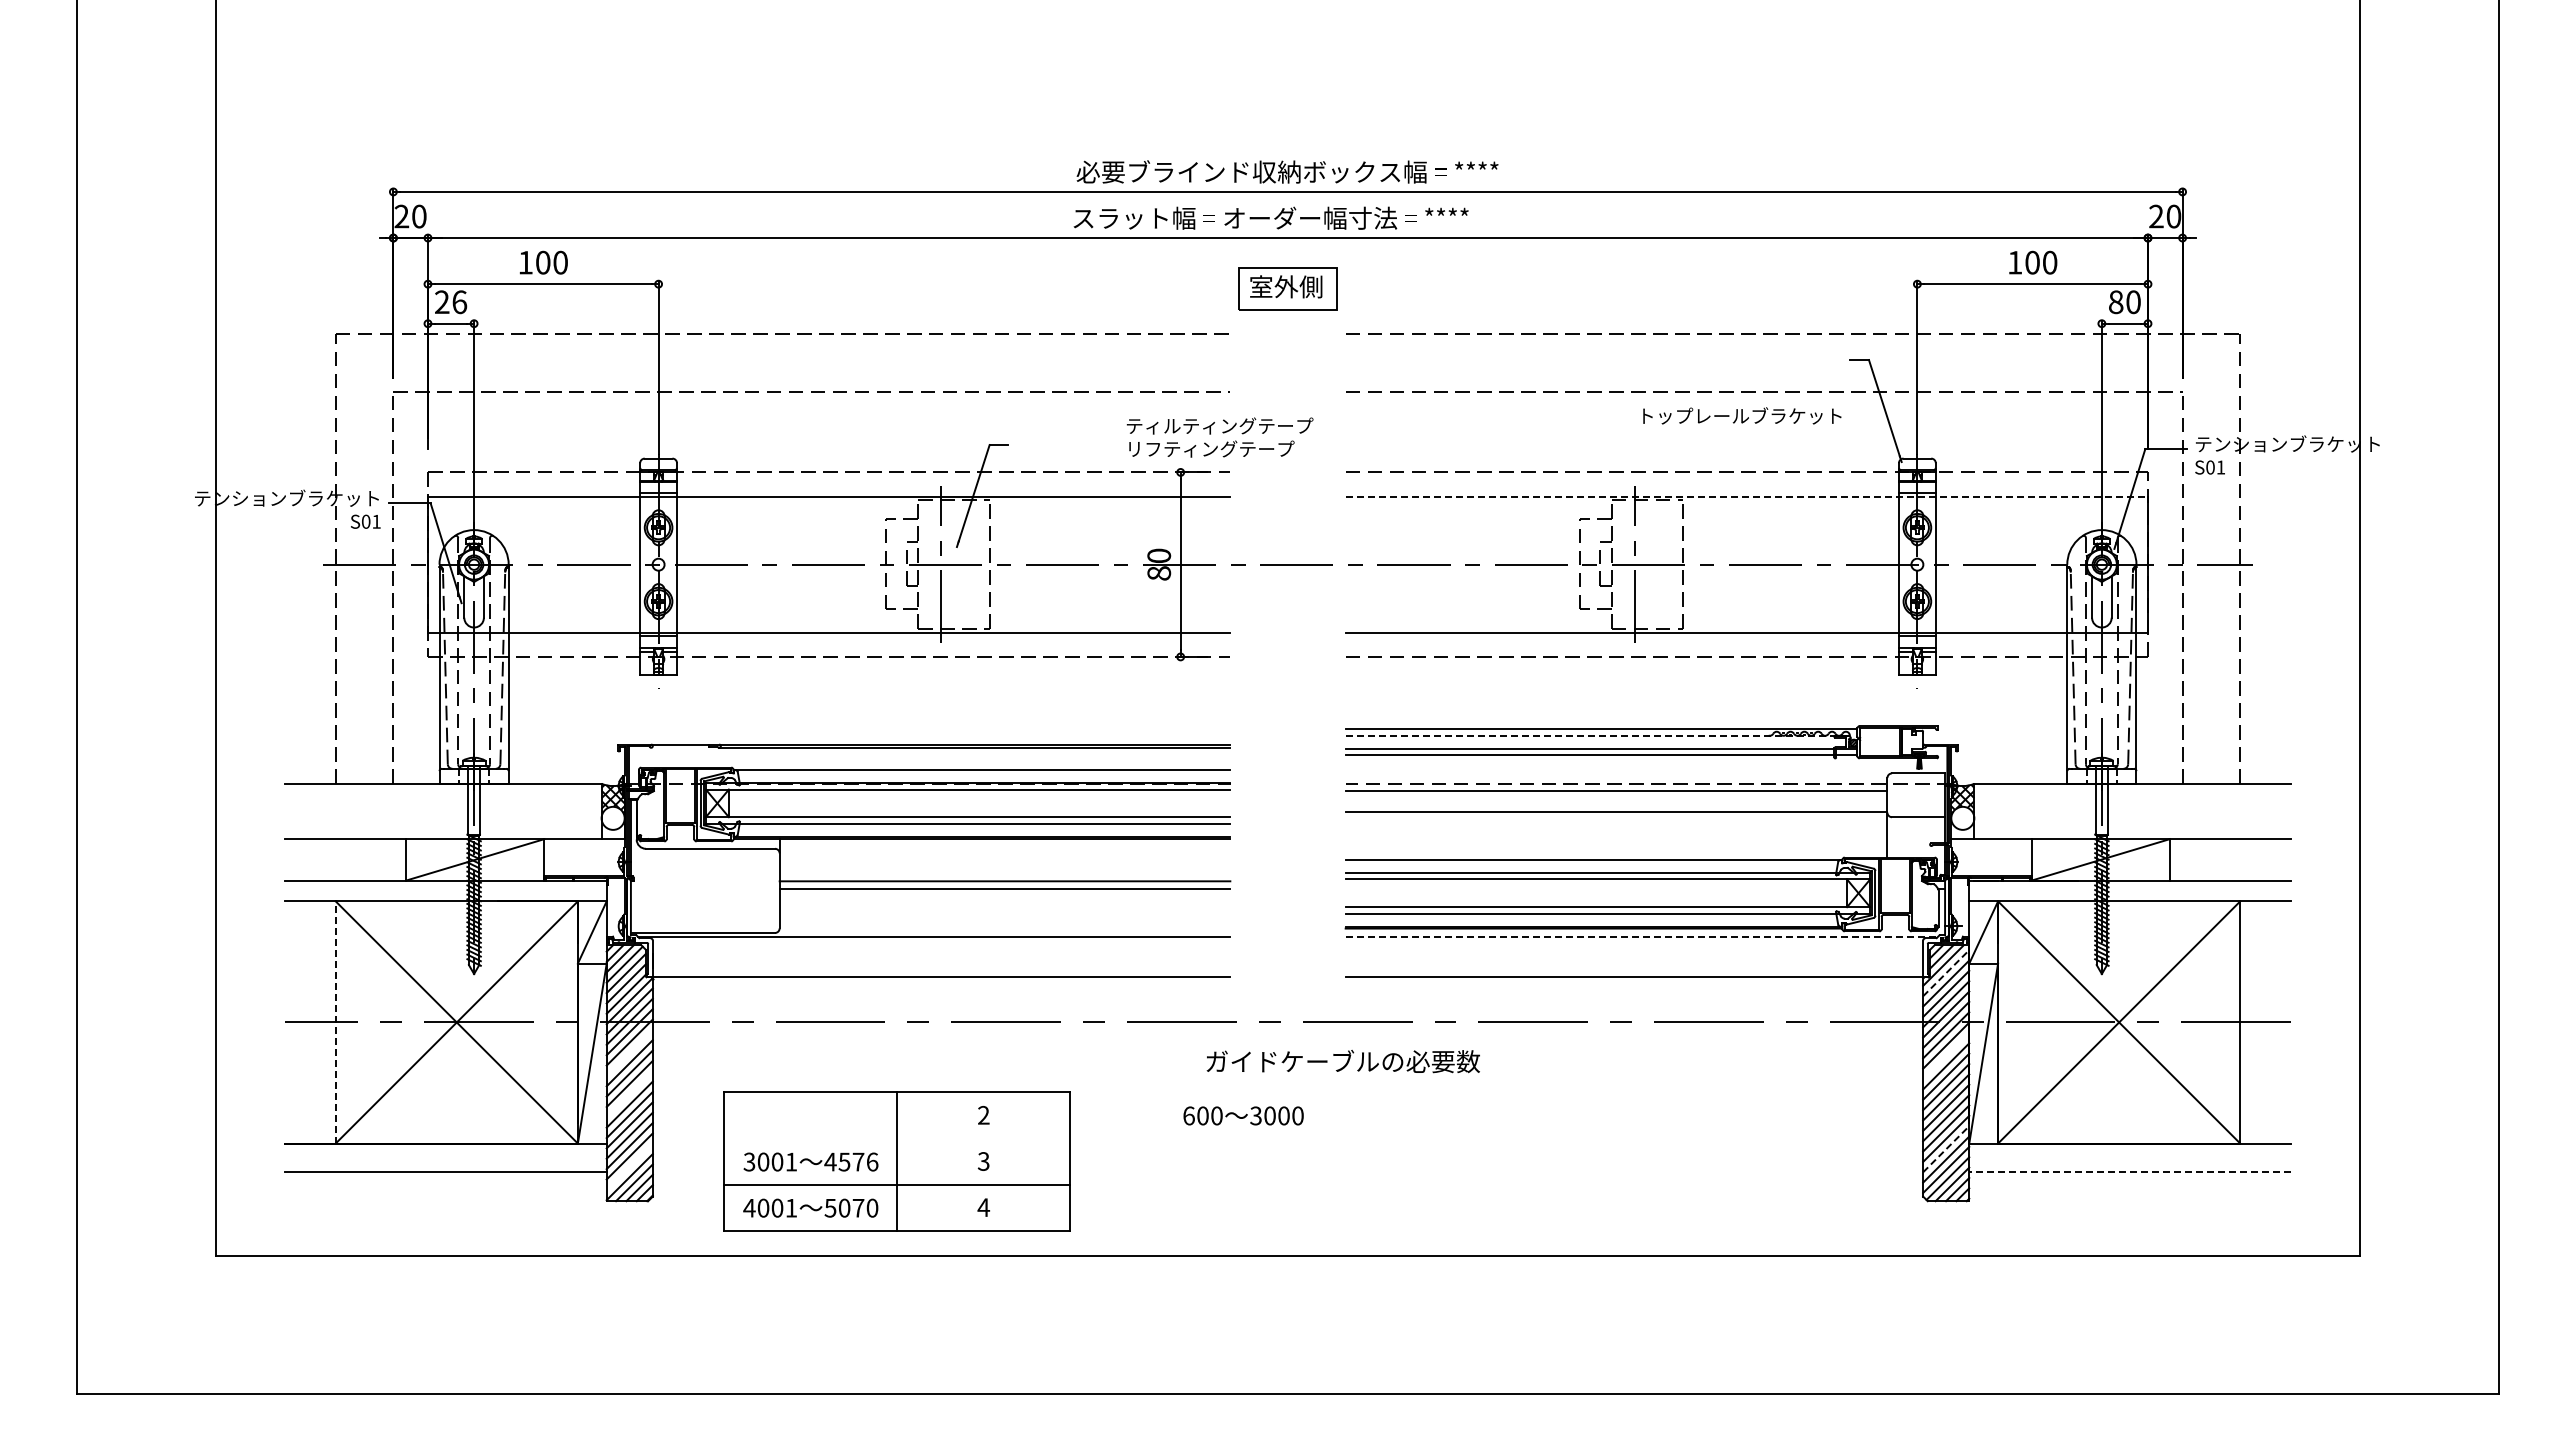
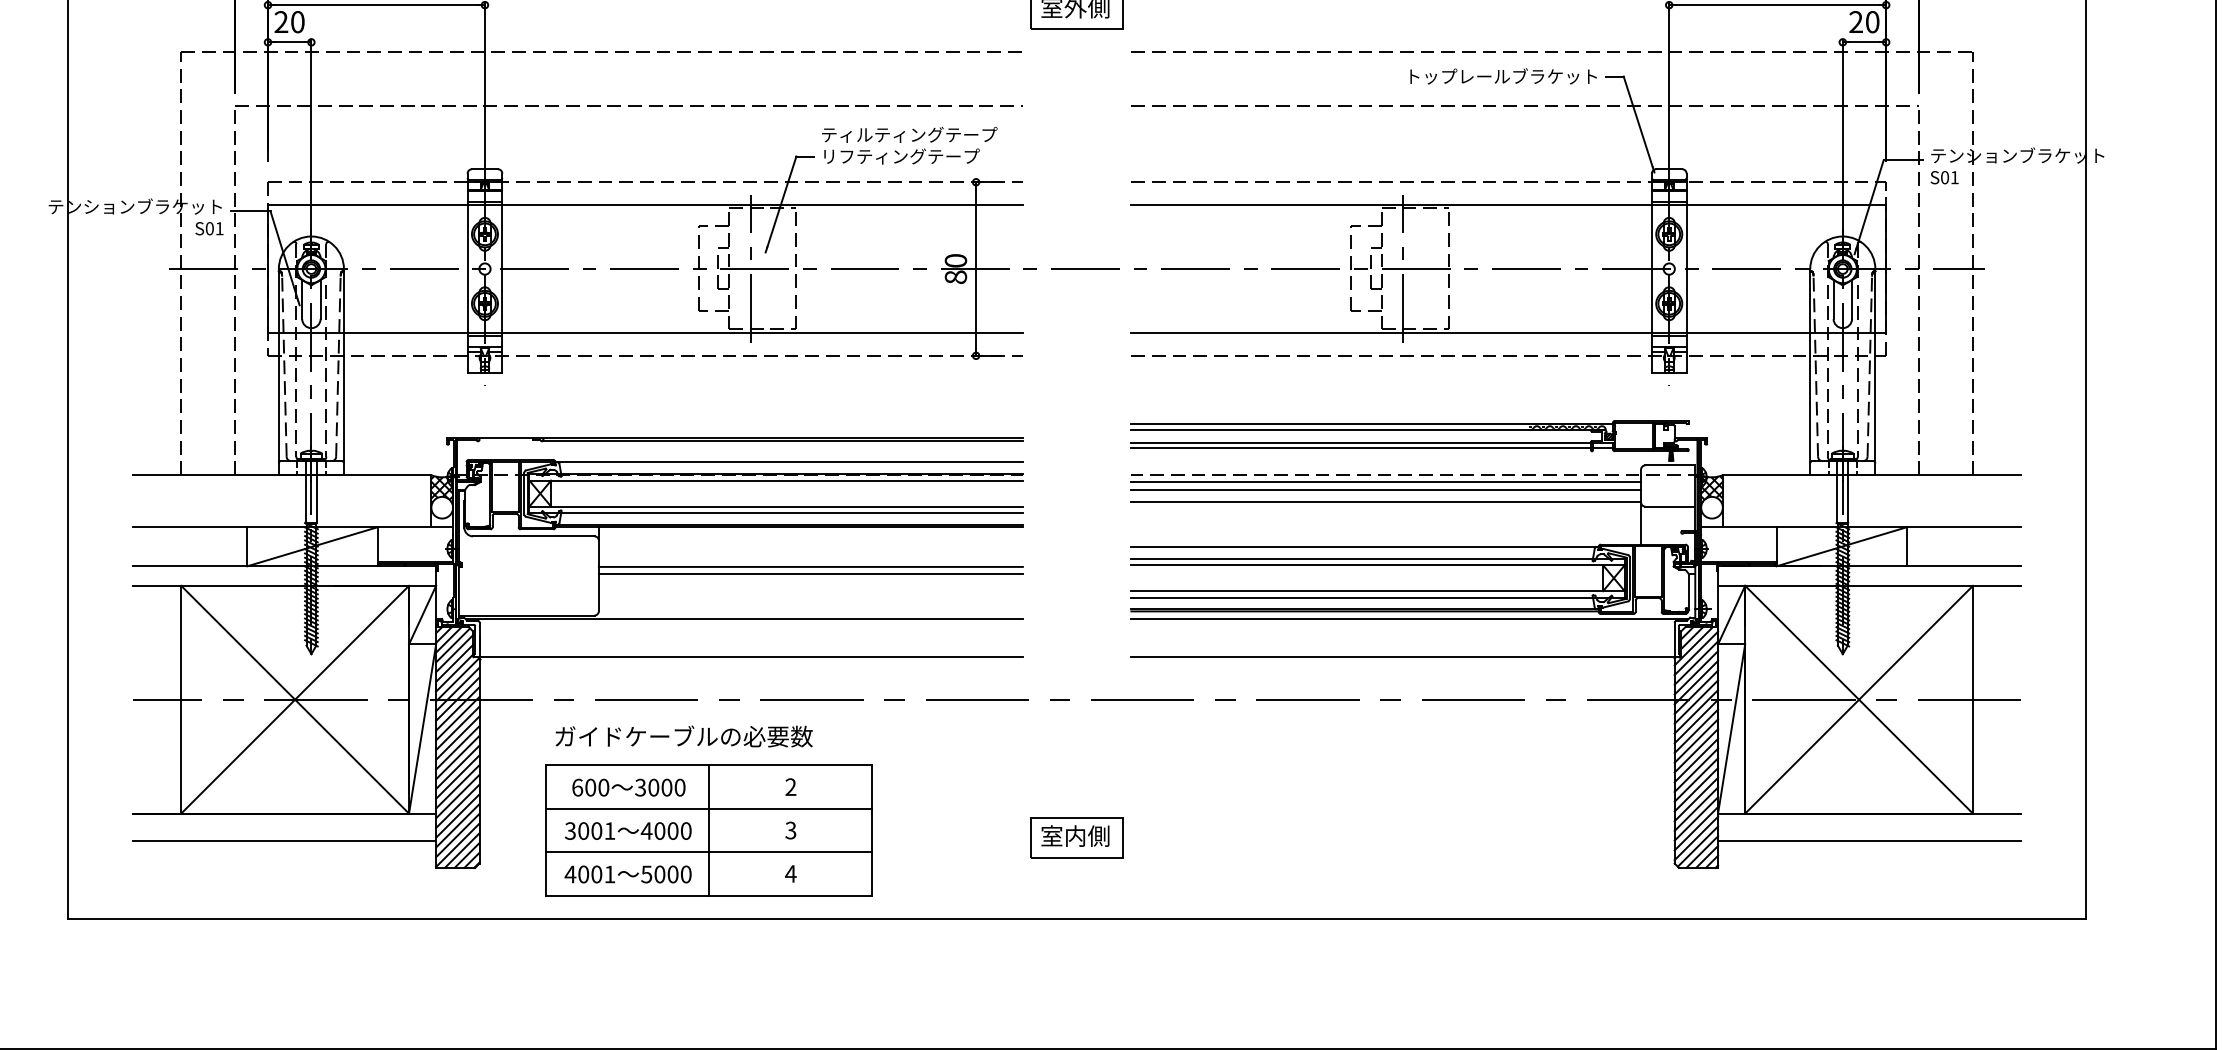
text: (459, 302) -> (297, 22), 26 -> 20
text: (2115, 302) -> (1855, 22), 80 -> 20
text: (1742, 415) -> (1503, 76), moved
text: (1219, 437) -> (909, 145), moved
line: (1747, 496) -> (1509, 204), dashed -> solid
line: (1596, 735) -> (1367, 429), dashed -> solid
line: (1616, 799) -> (1386, 489), added
line: (1642, 937) -> (1410, 619), dashed -> solid
line: (1946, 973) -> (1696, 653), dashed -> solid
line: (335, 1021) -> (181, 698), dashed -> solid
line: (629, 1052) -> (457, 727), added
line: (1946, 1055) -> (1696, 730), added
text: (1342, 1061) -> (683, 736), moved
line: (629, 1094) -> (457, 767), added
text: (1243, 1115) -> (628, 787), moved
line: (896, 1138) -> (708, 808), added
line: (1946, 1149) -> (1696, 819), dashed -> solid
text: (858, 1161) -> (673, 830), 4576 -> 4000
line: (629, 1166) -> (457, 835), added
part: (1287, 1169) -> (1076, 838), added
line: (2130, 1172) -> (1869, 840), dashed -> solid
text: (858, 1207) -> (673, 873), 5070 -> 5000

